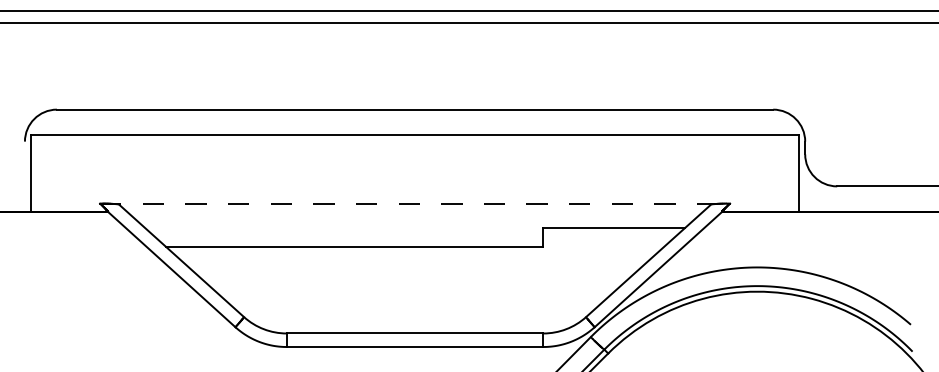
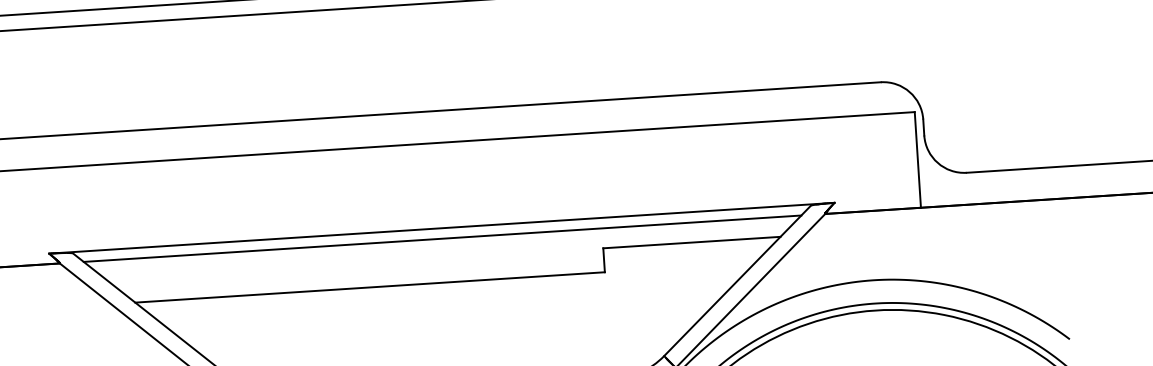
line: (415, 203) -> (442, 228), dashed -> solid
line: (414, 211) -> (441, 238), added

